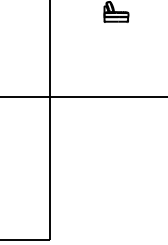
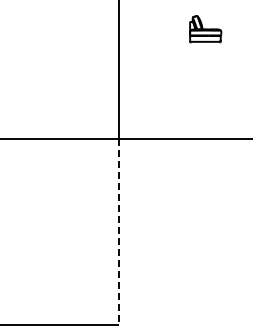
line: (49, 168) -> (118, 232), solid -> dashed

